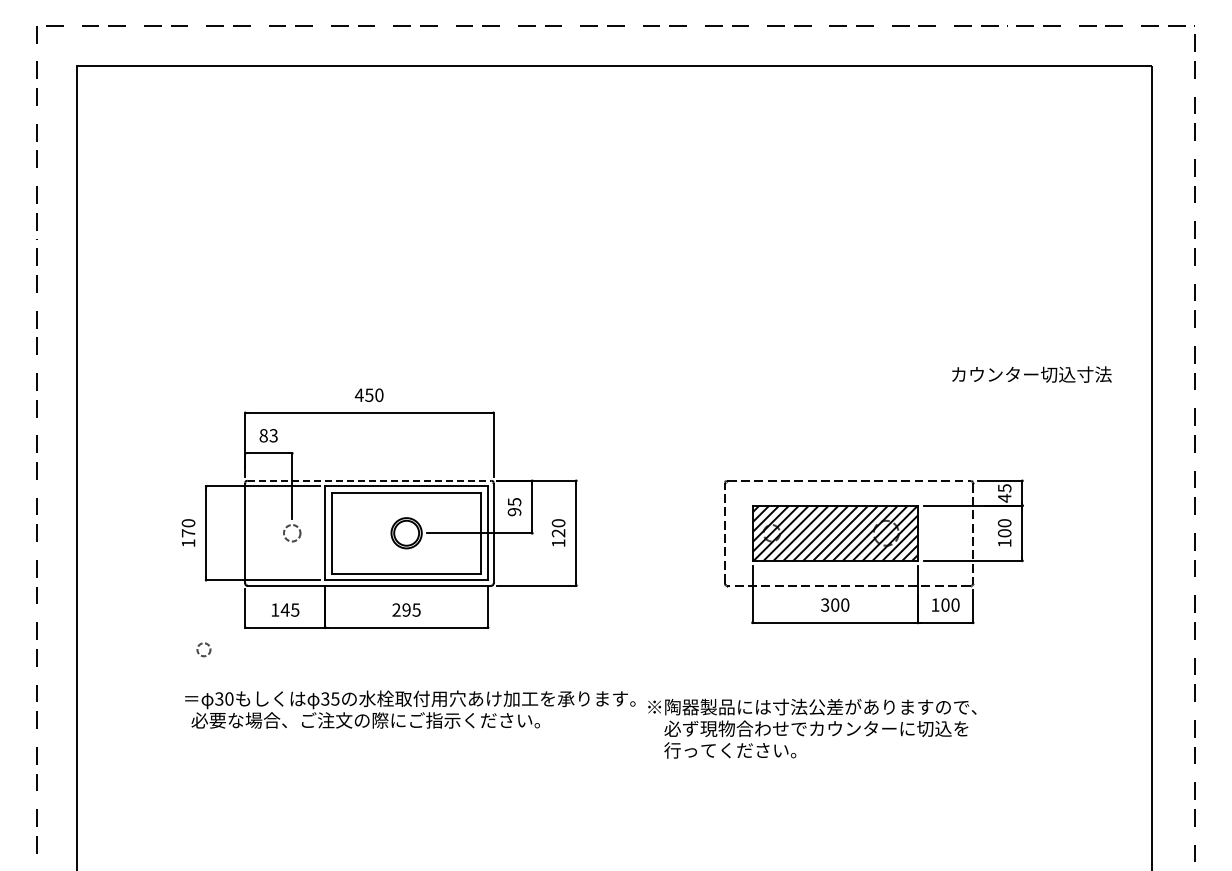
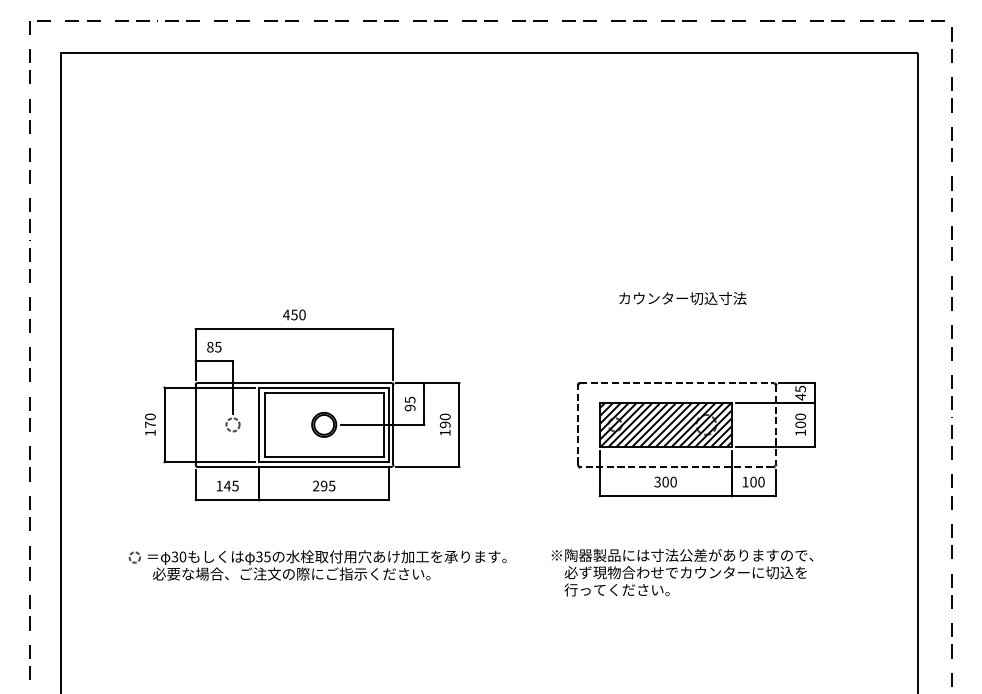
text: (1031, 374) -> (682, 298), moved
text: (273, 435) -> (218, 347), 83 -> 85
line: (369, 480) -> (294, 382), dashed -> solid
text: (558, 533) -> (445, 425), 120 -> 190
circle: (203, 649) -> (134, 557), moved
text: (812, 728) -> (682, 572), moved

